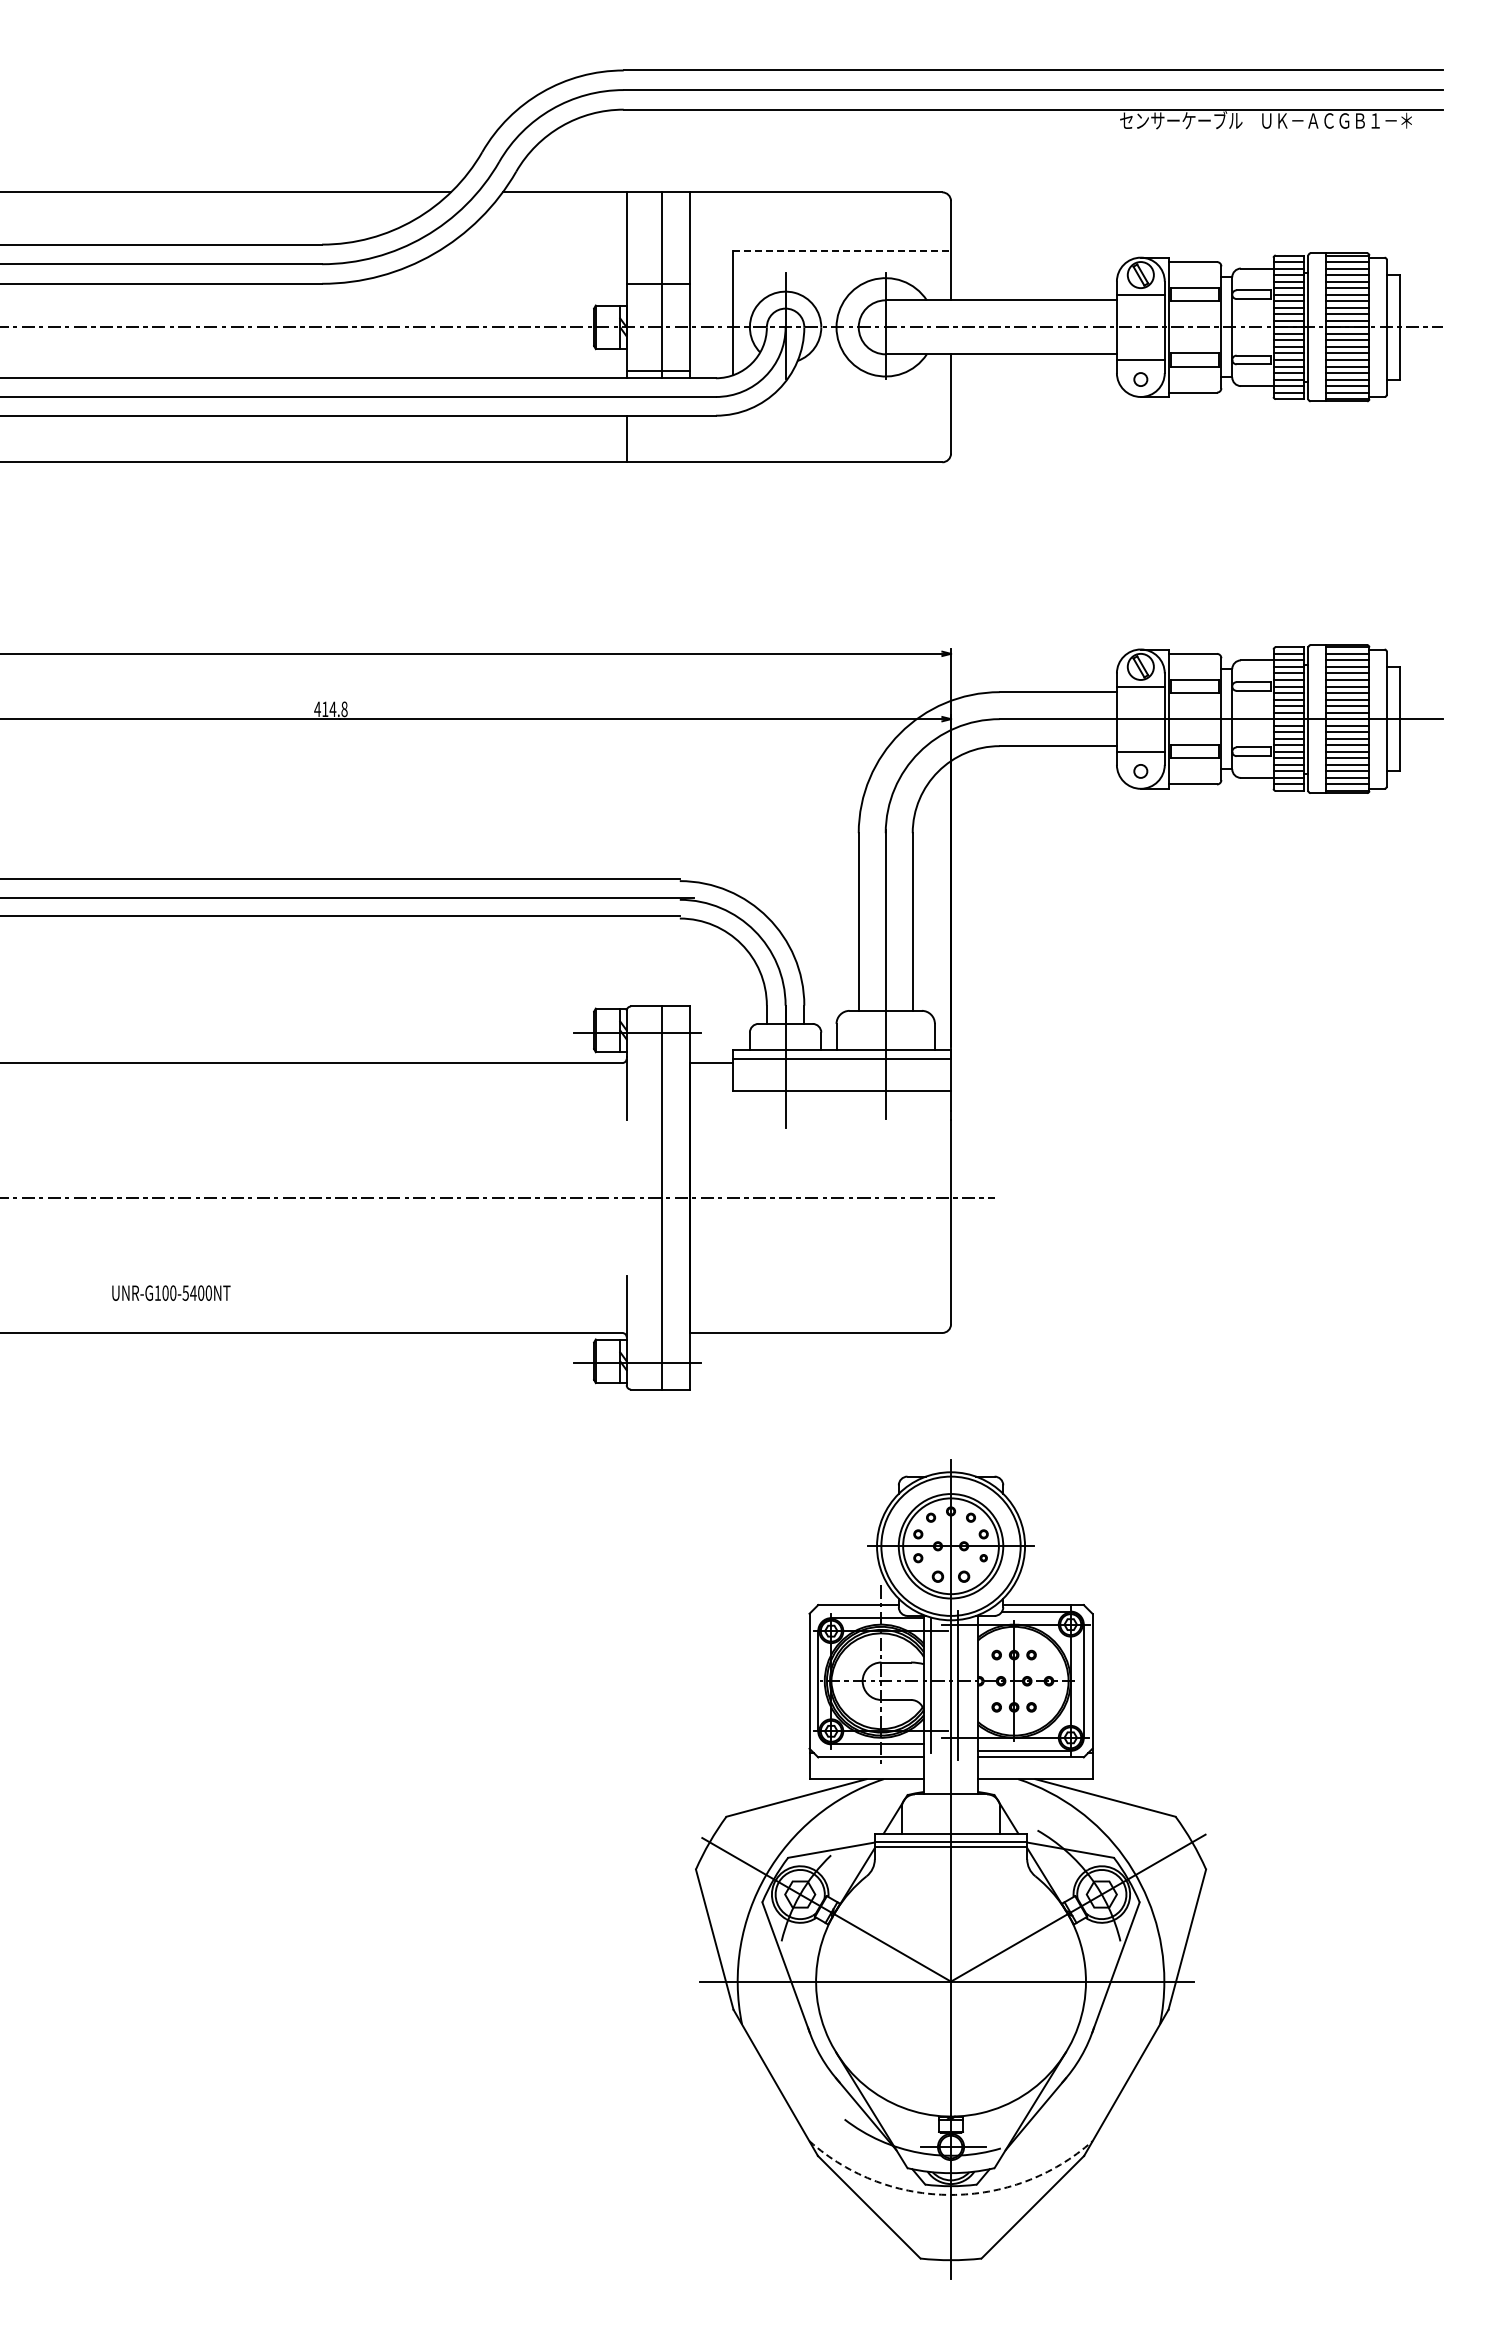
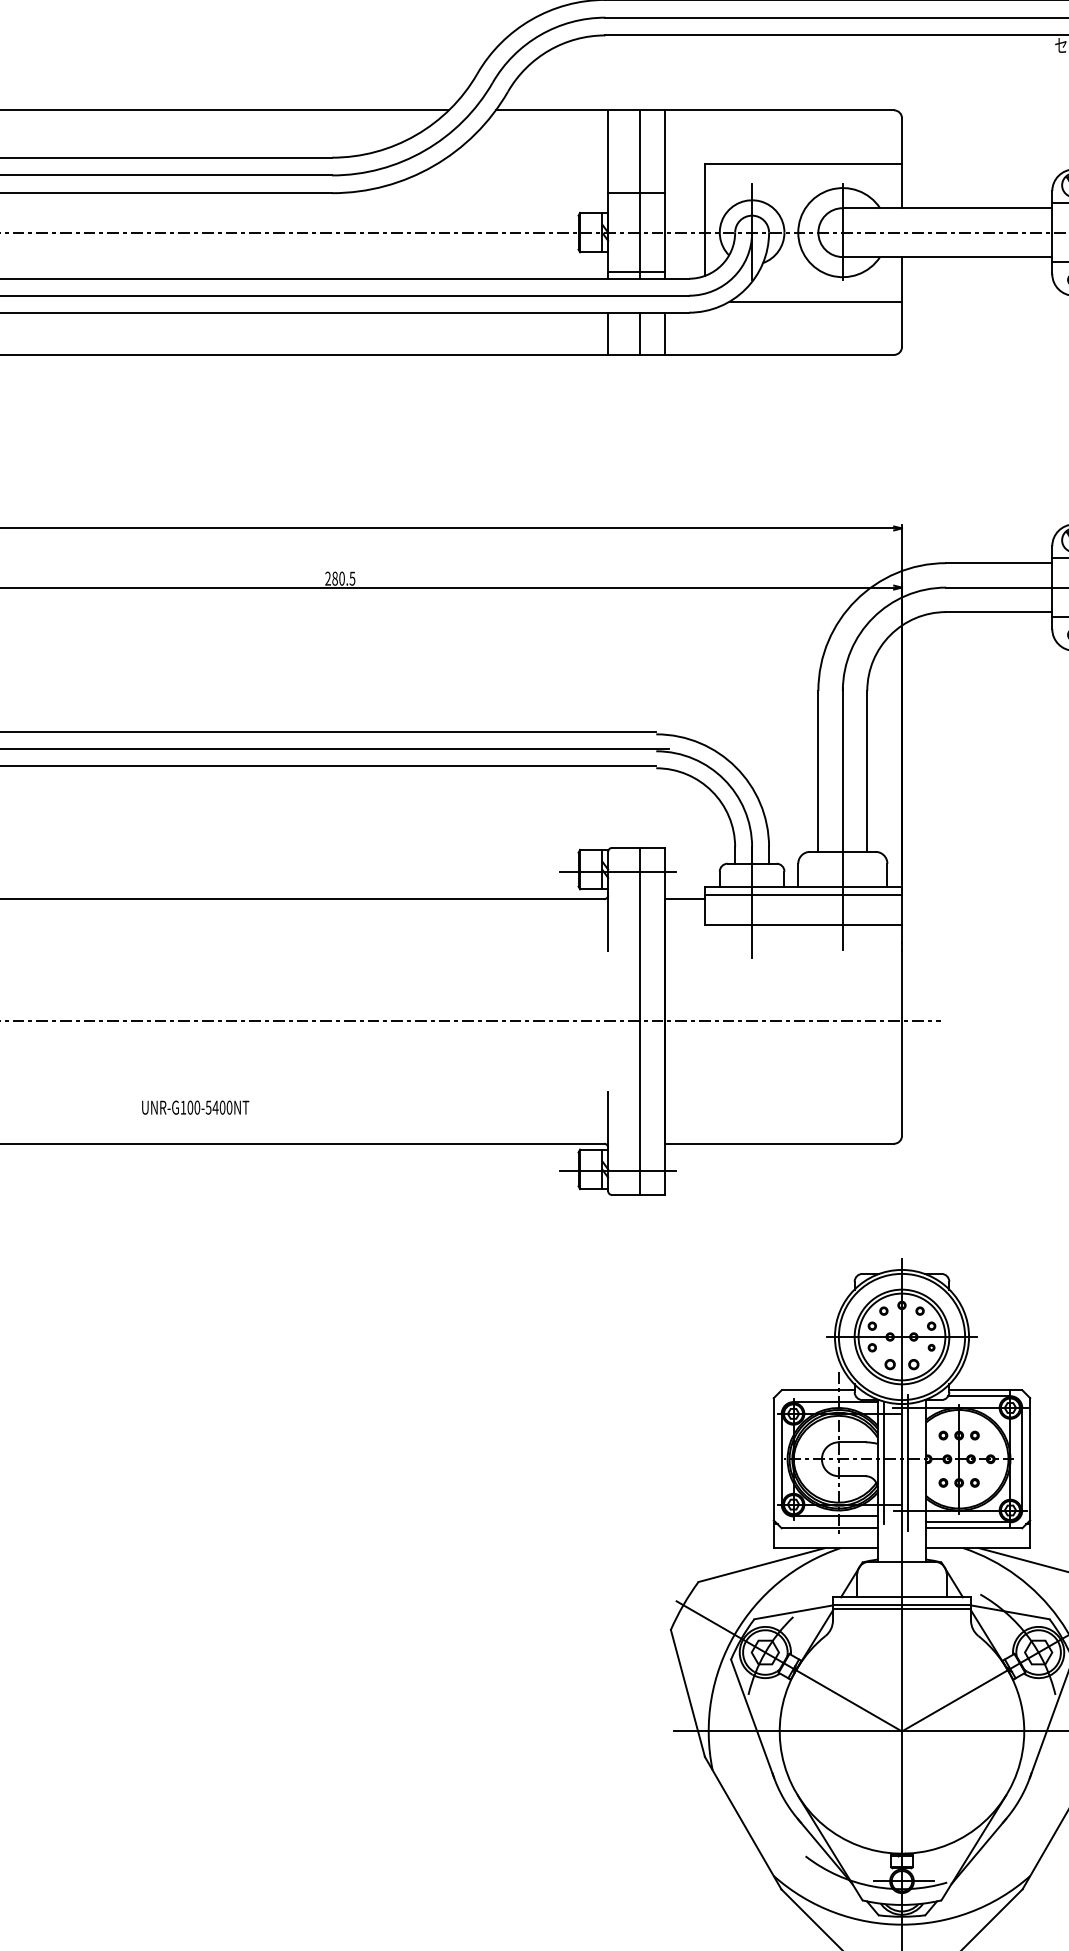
line: (842, 251) -> (803, 163), dashed -> solid
line: (855, 403) -> (815, 301), added
line: (661, 438) -> (639, 333), added
line: (689, 438) -> (665, 333), added
text: (330, 709) -> (339, 578), 414.8 -> 280.5
arc: (951, 2194) -> (902, 1924), dashed -> solid

